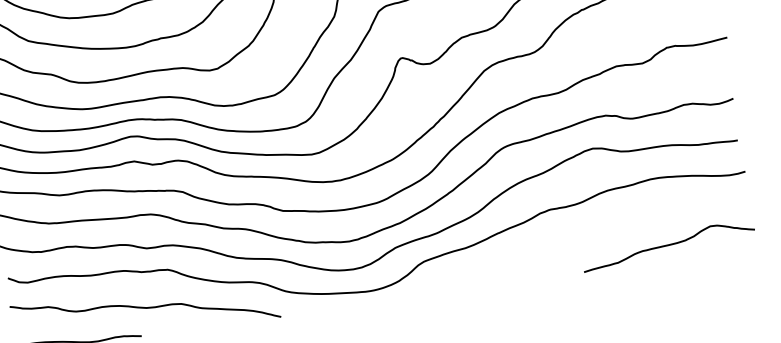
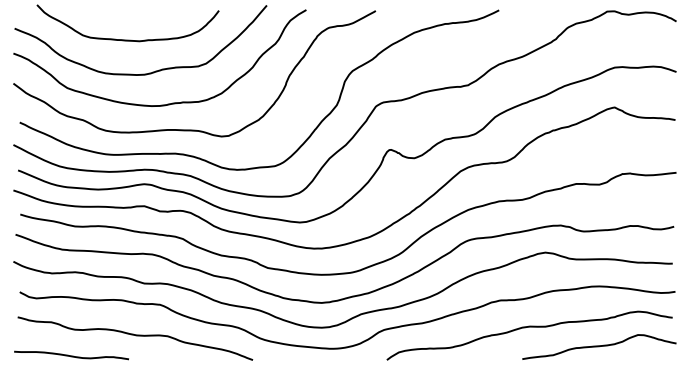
curve: (587, 235) -> (529, 327), added

